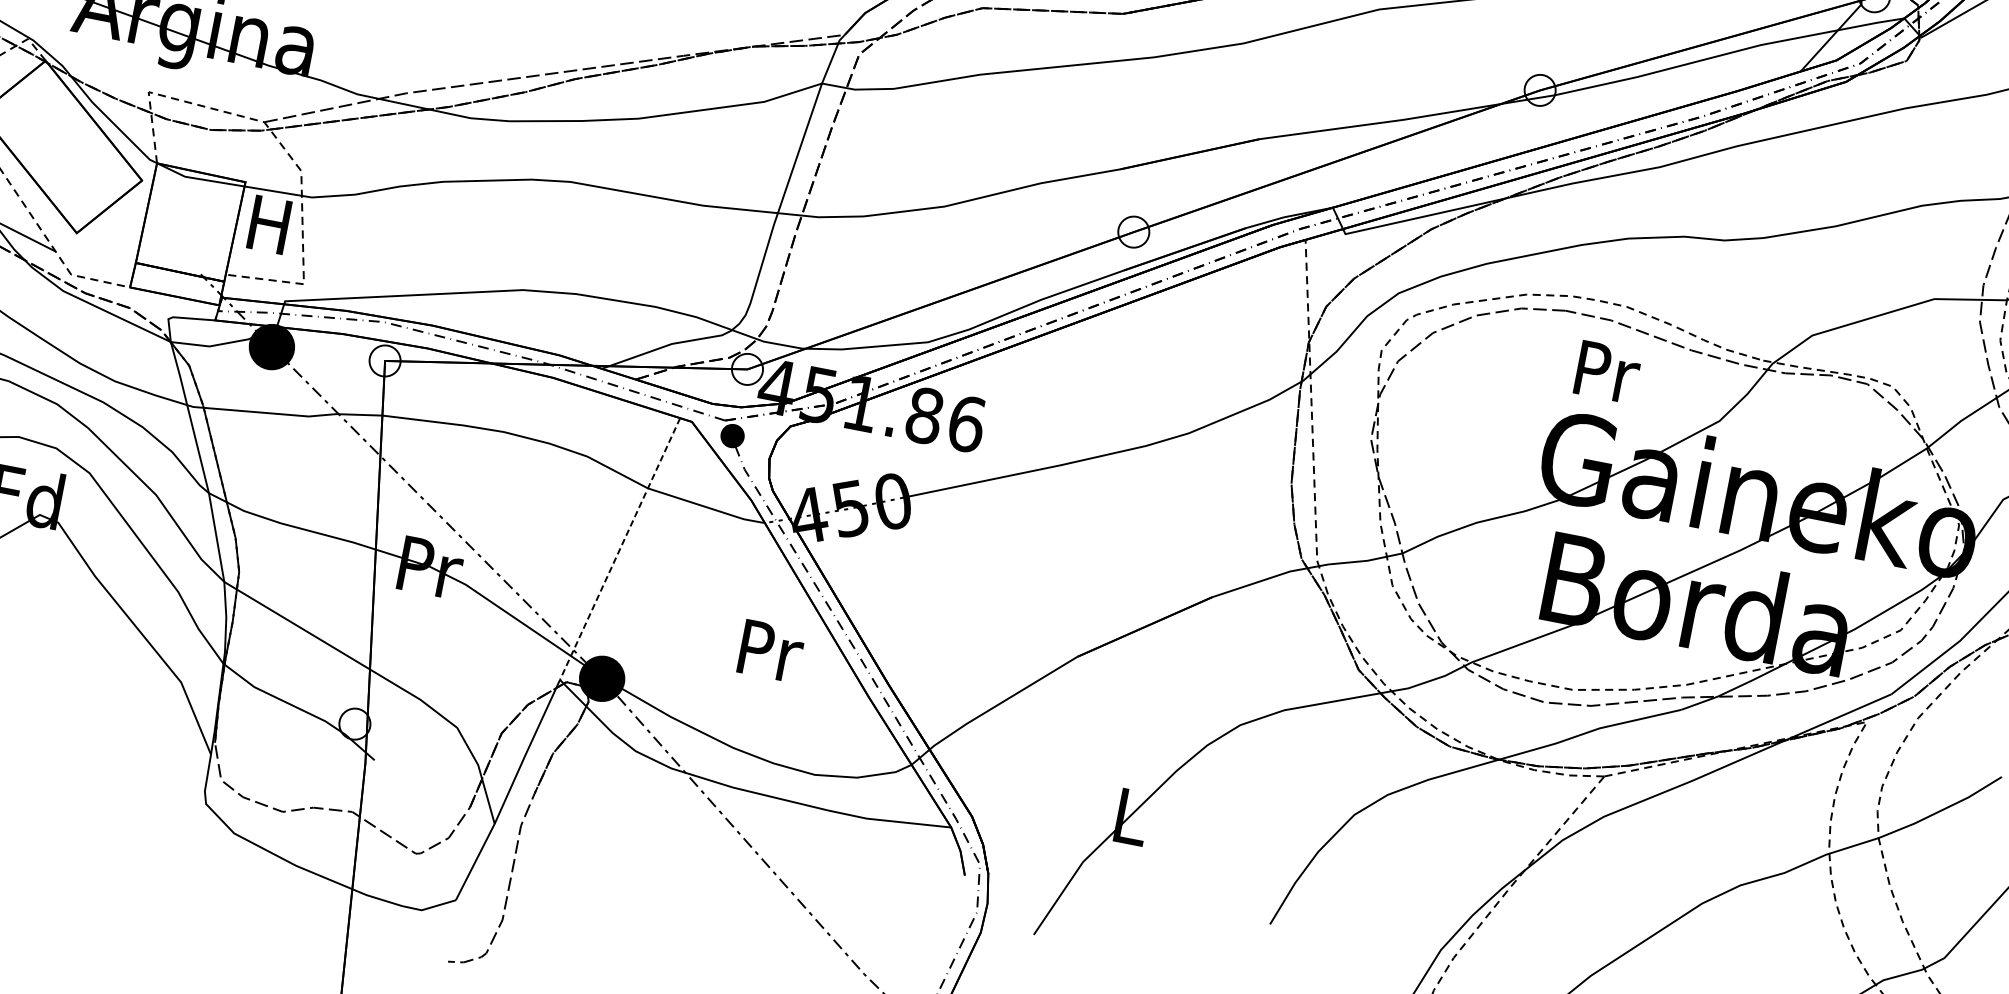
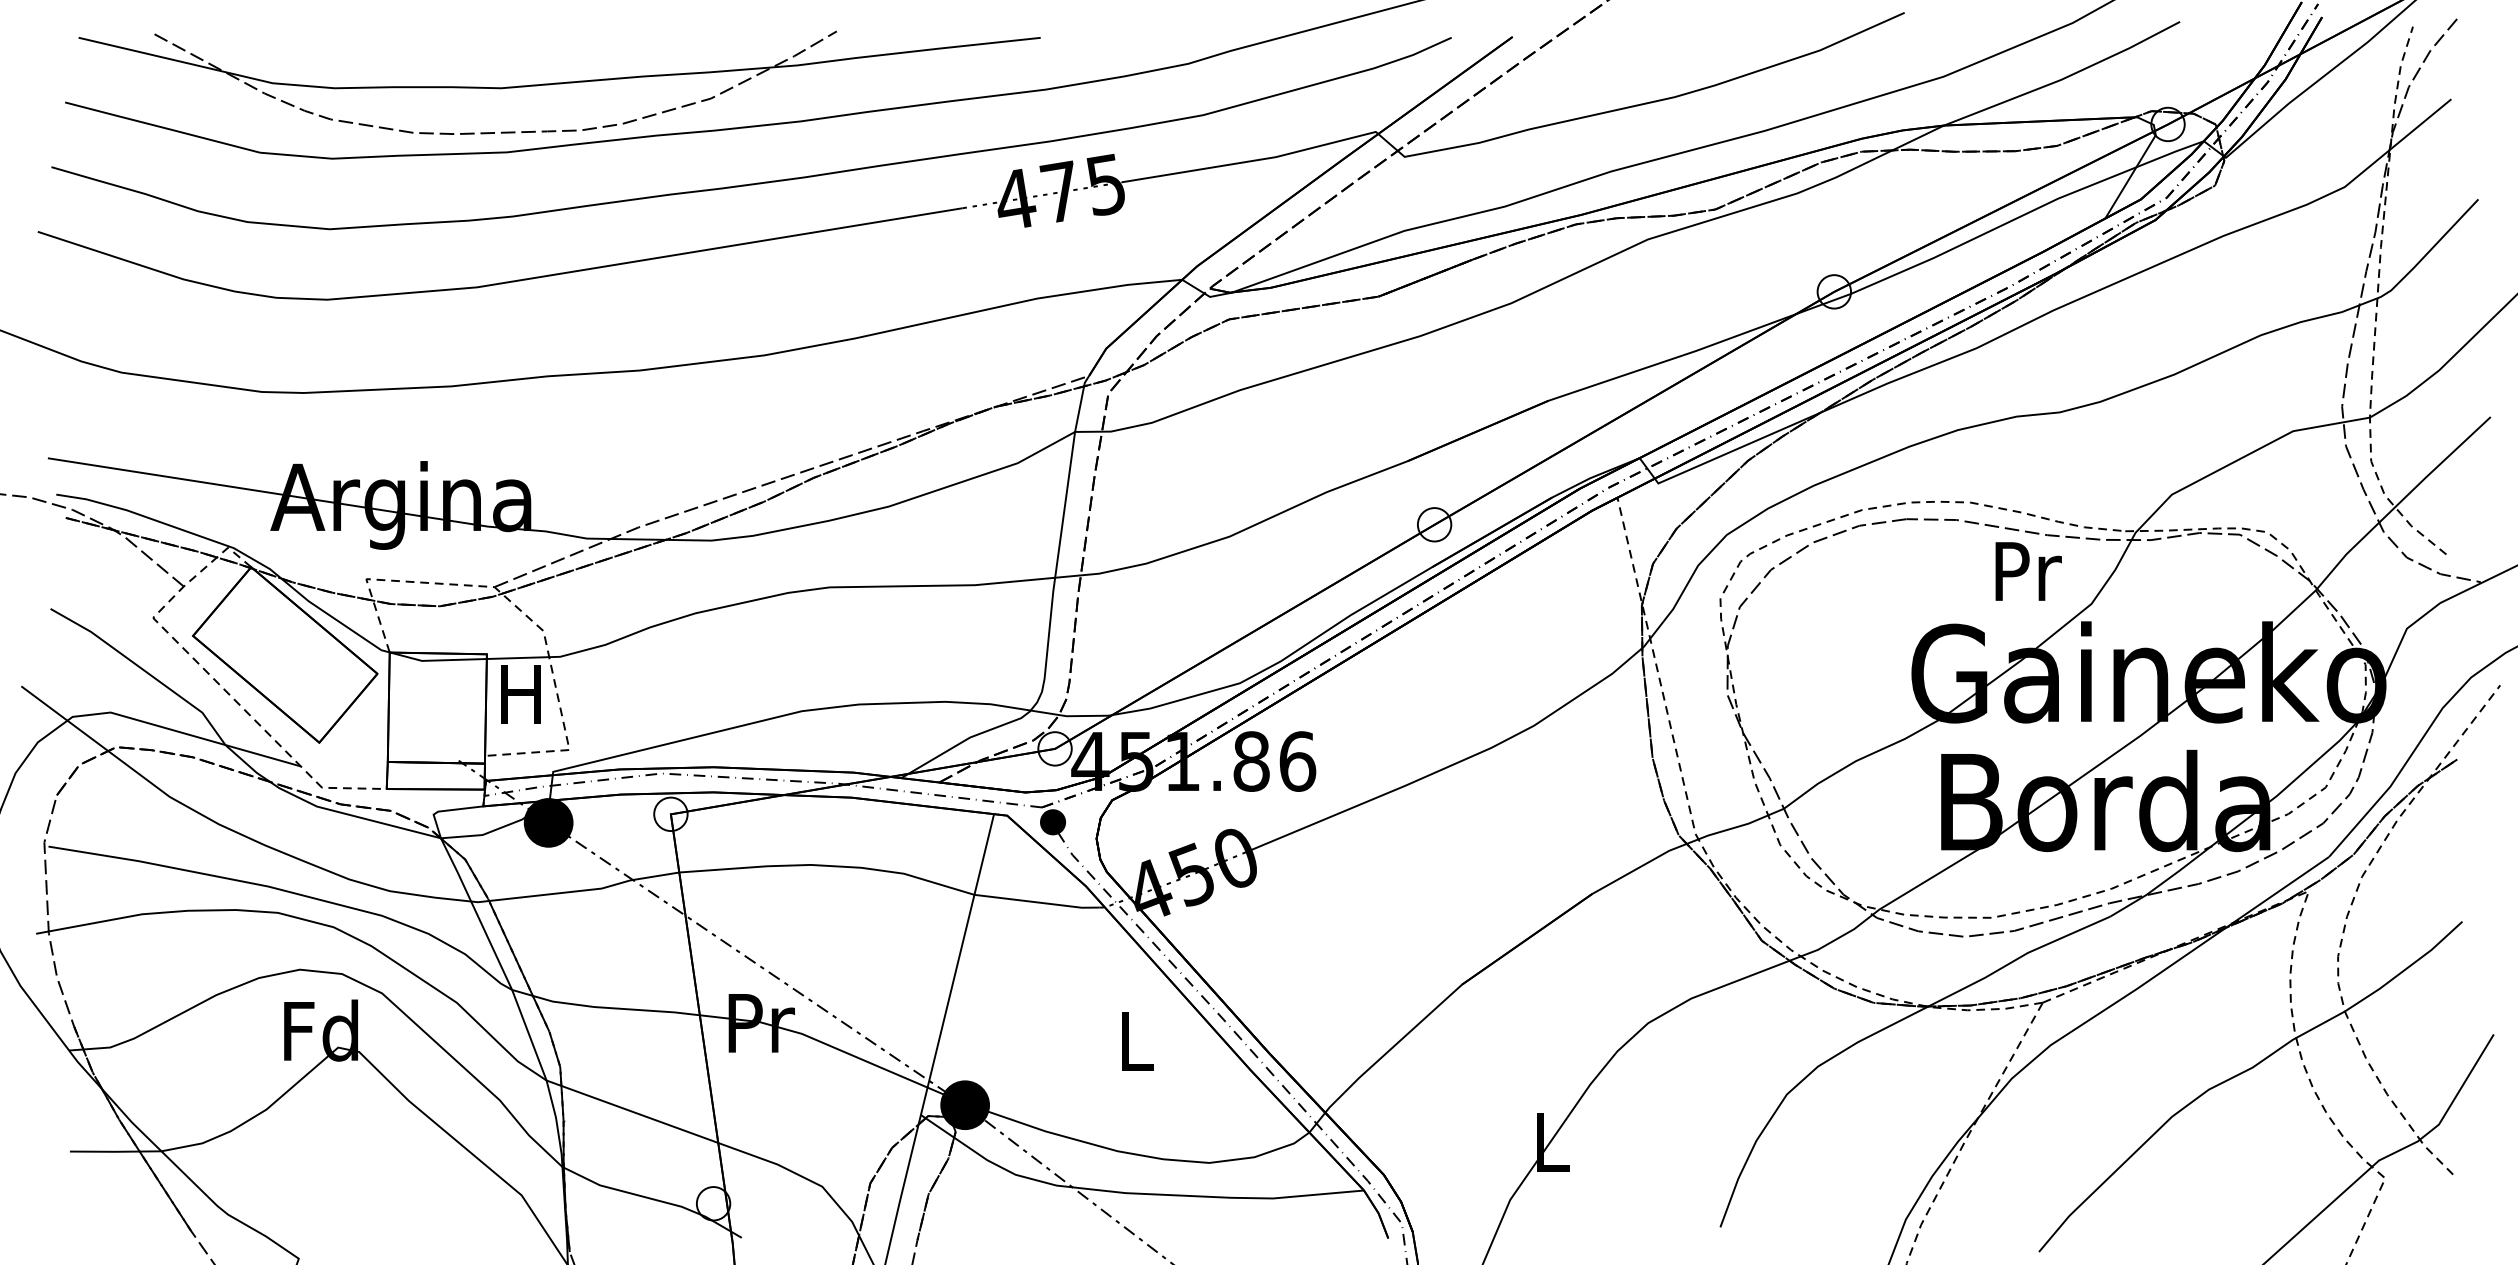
text: (1607, 372) -> (2028, 571), moved
line: (620, 548) -> (957, 964), dashed -> solid
text: (771, 651) -> (1138, 1041), Pr -> L

